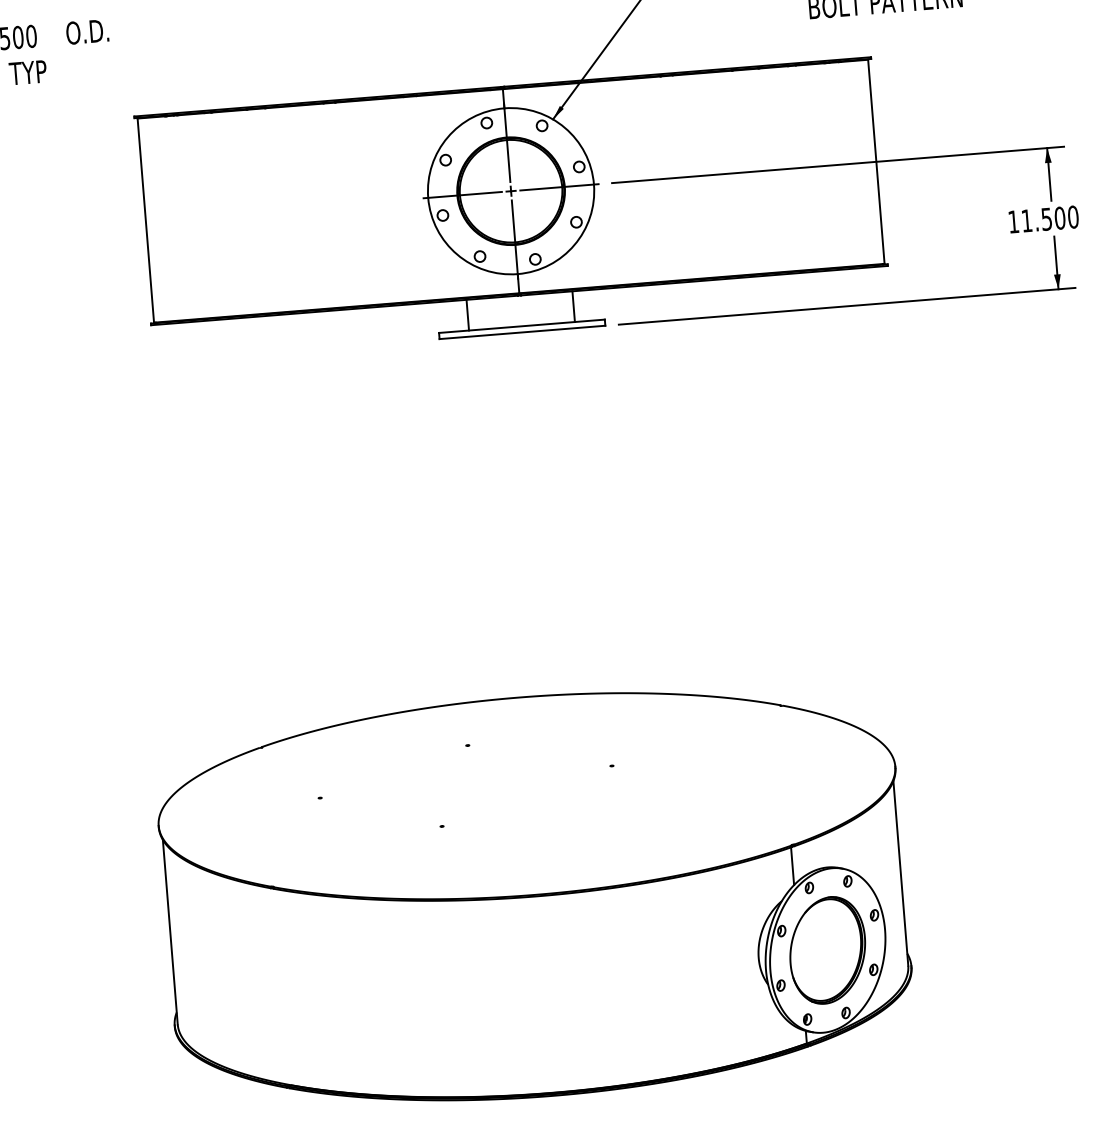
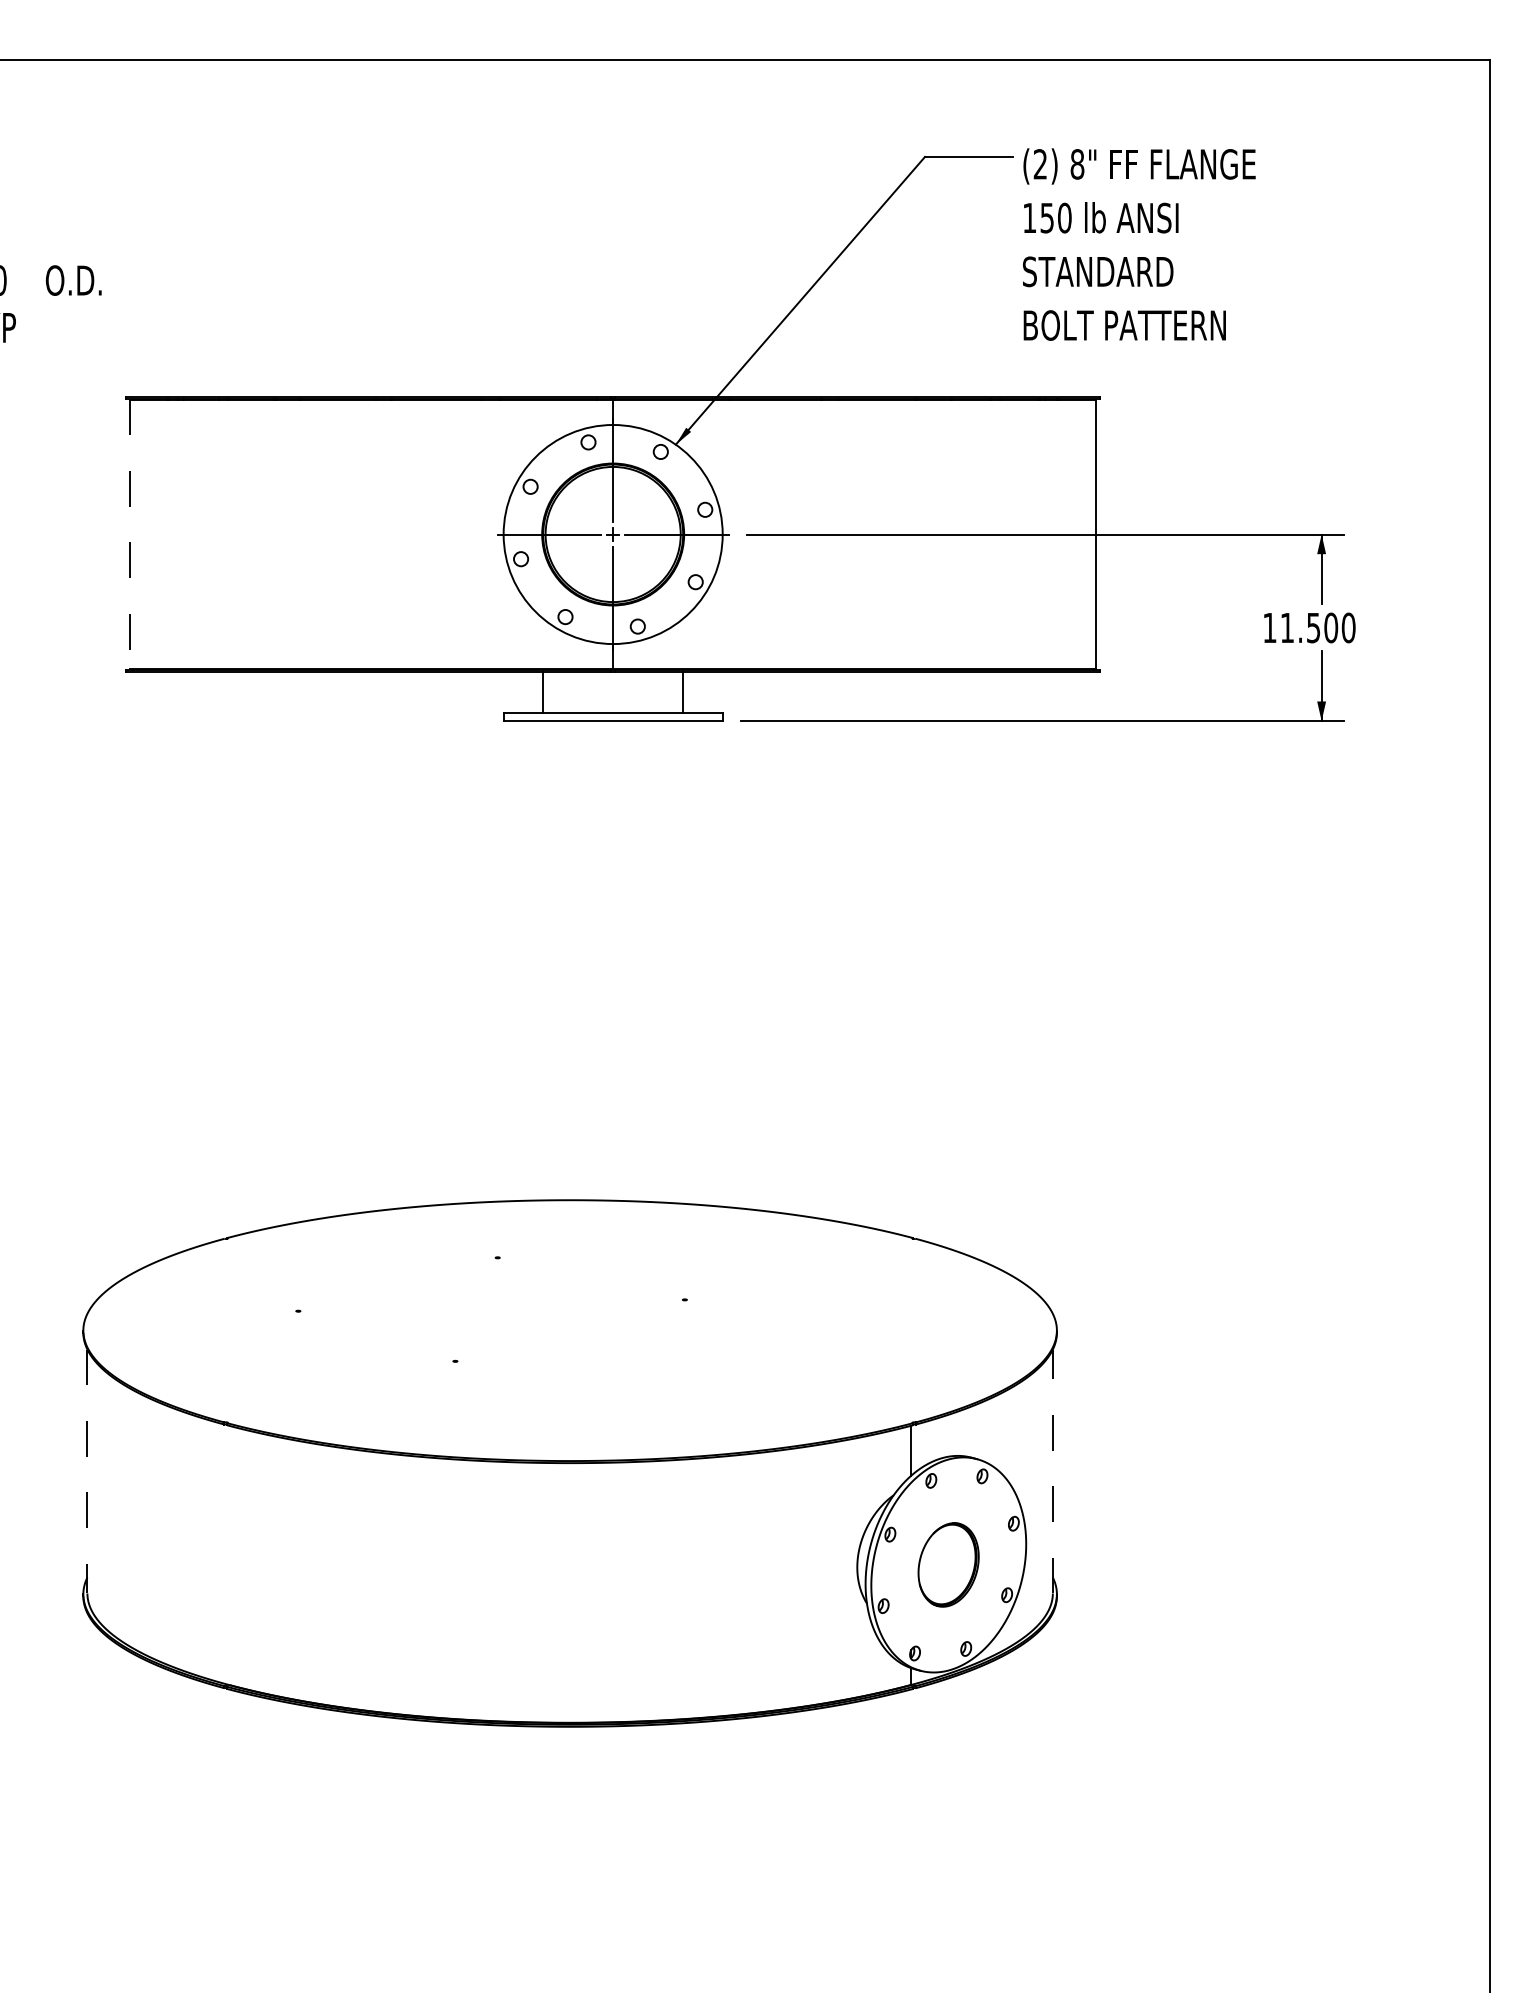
line: (145, 220) -> (130, 534), solid -> dashed
line: (900, 873) -> (1052, 1471), solid -> dashed
line: (170, 932) -> (87, 1471), solid -> dashed
part: (827, 950) -> (948, 1564), size x0.6

